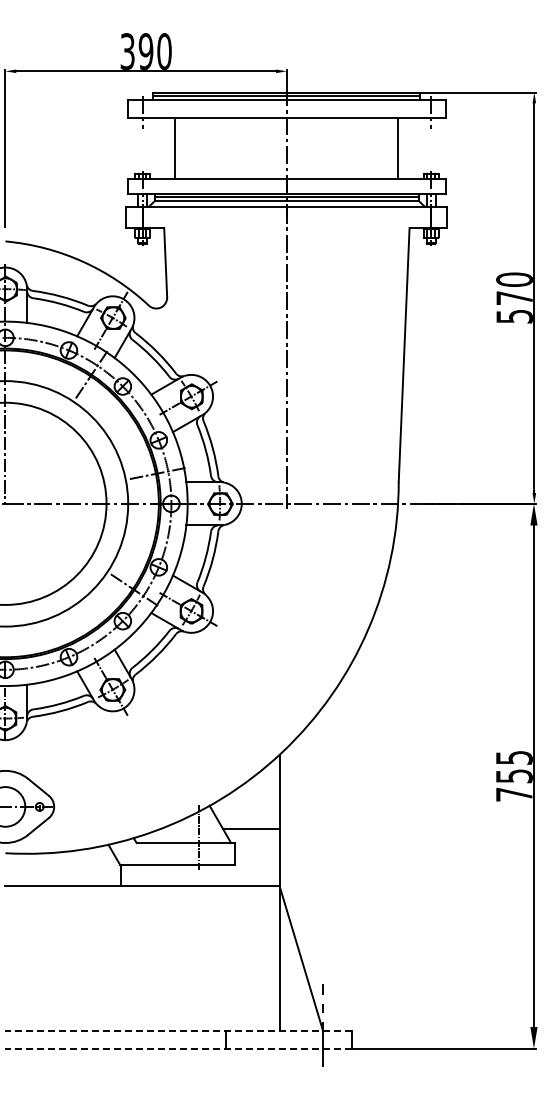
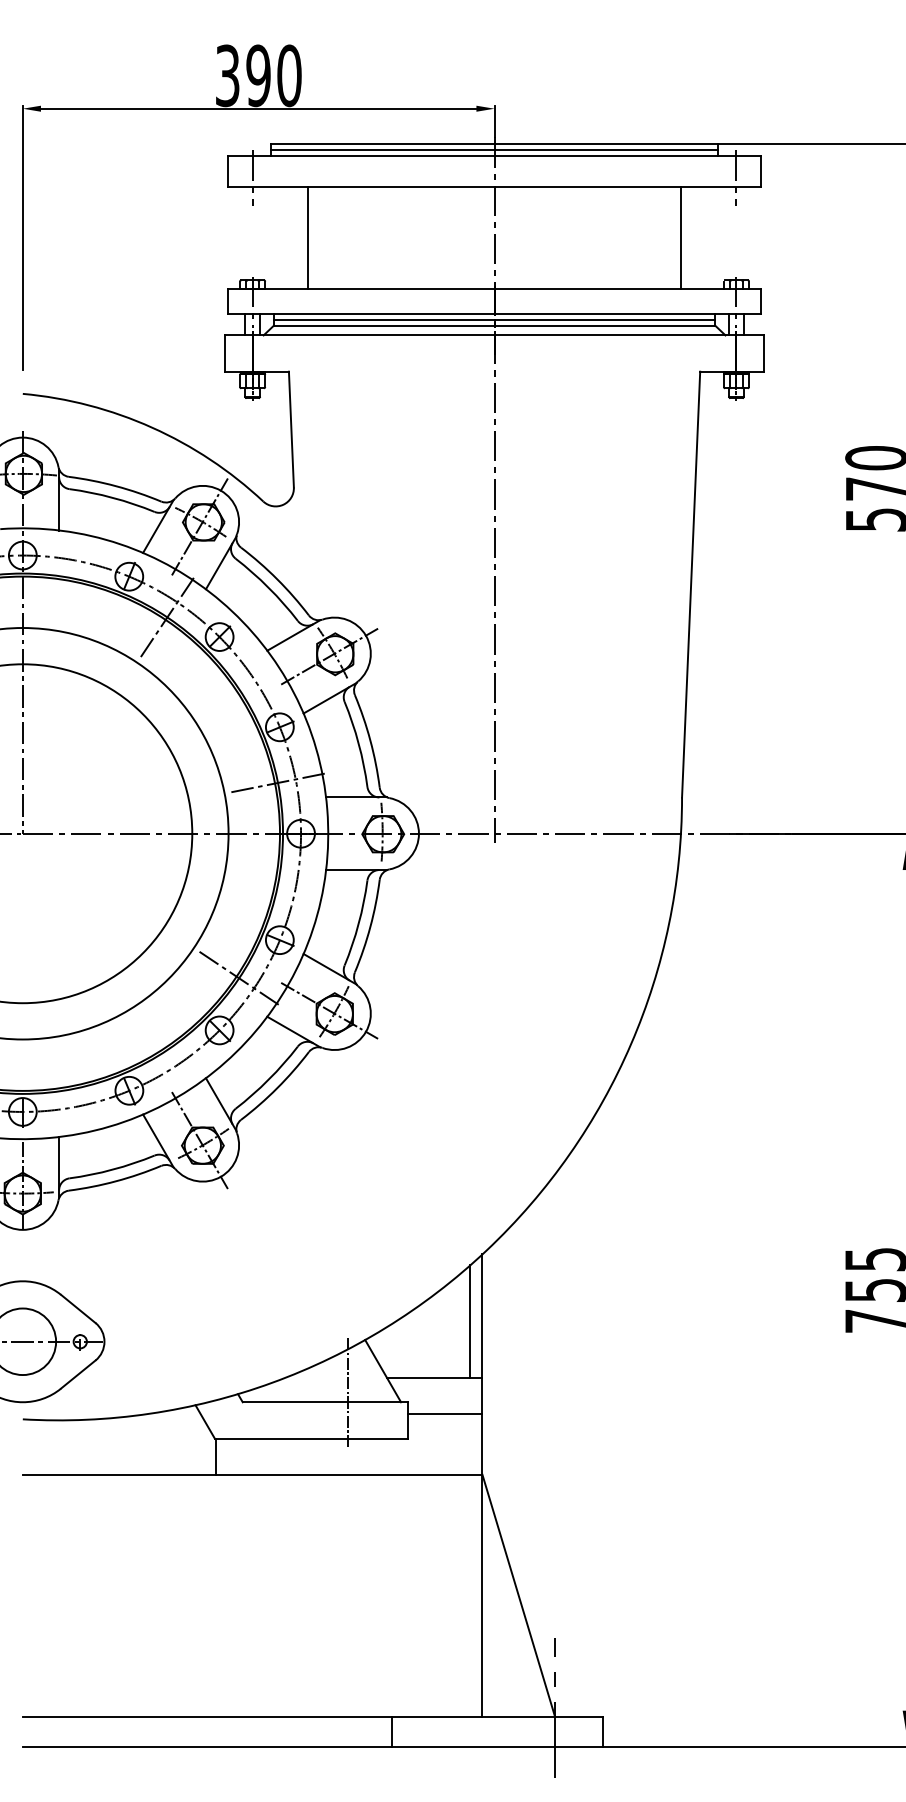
line: (272, 794) -> (470, 1320), added
line: (257, 850) -> (445, 1414), added
line: (178, 1030) -> (312, 1716), dashed -> solid
line: (178, 1048) -> (312, 1746), dashed -> solid

